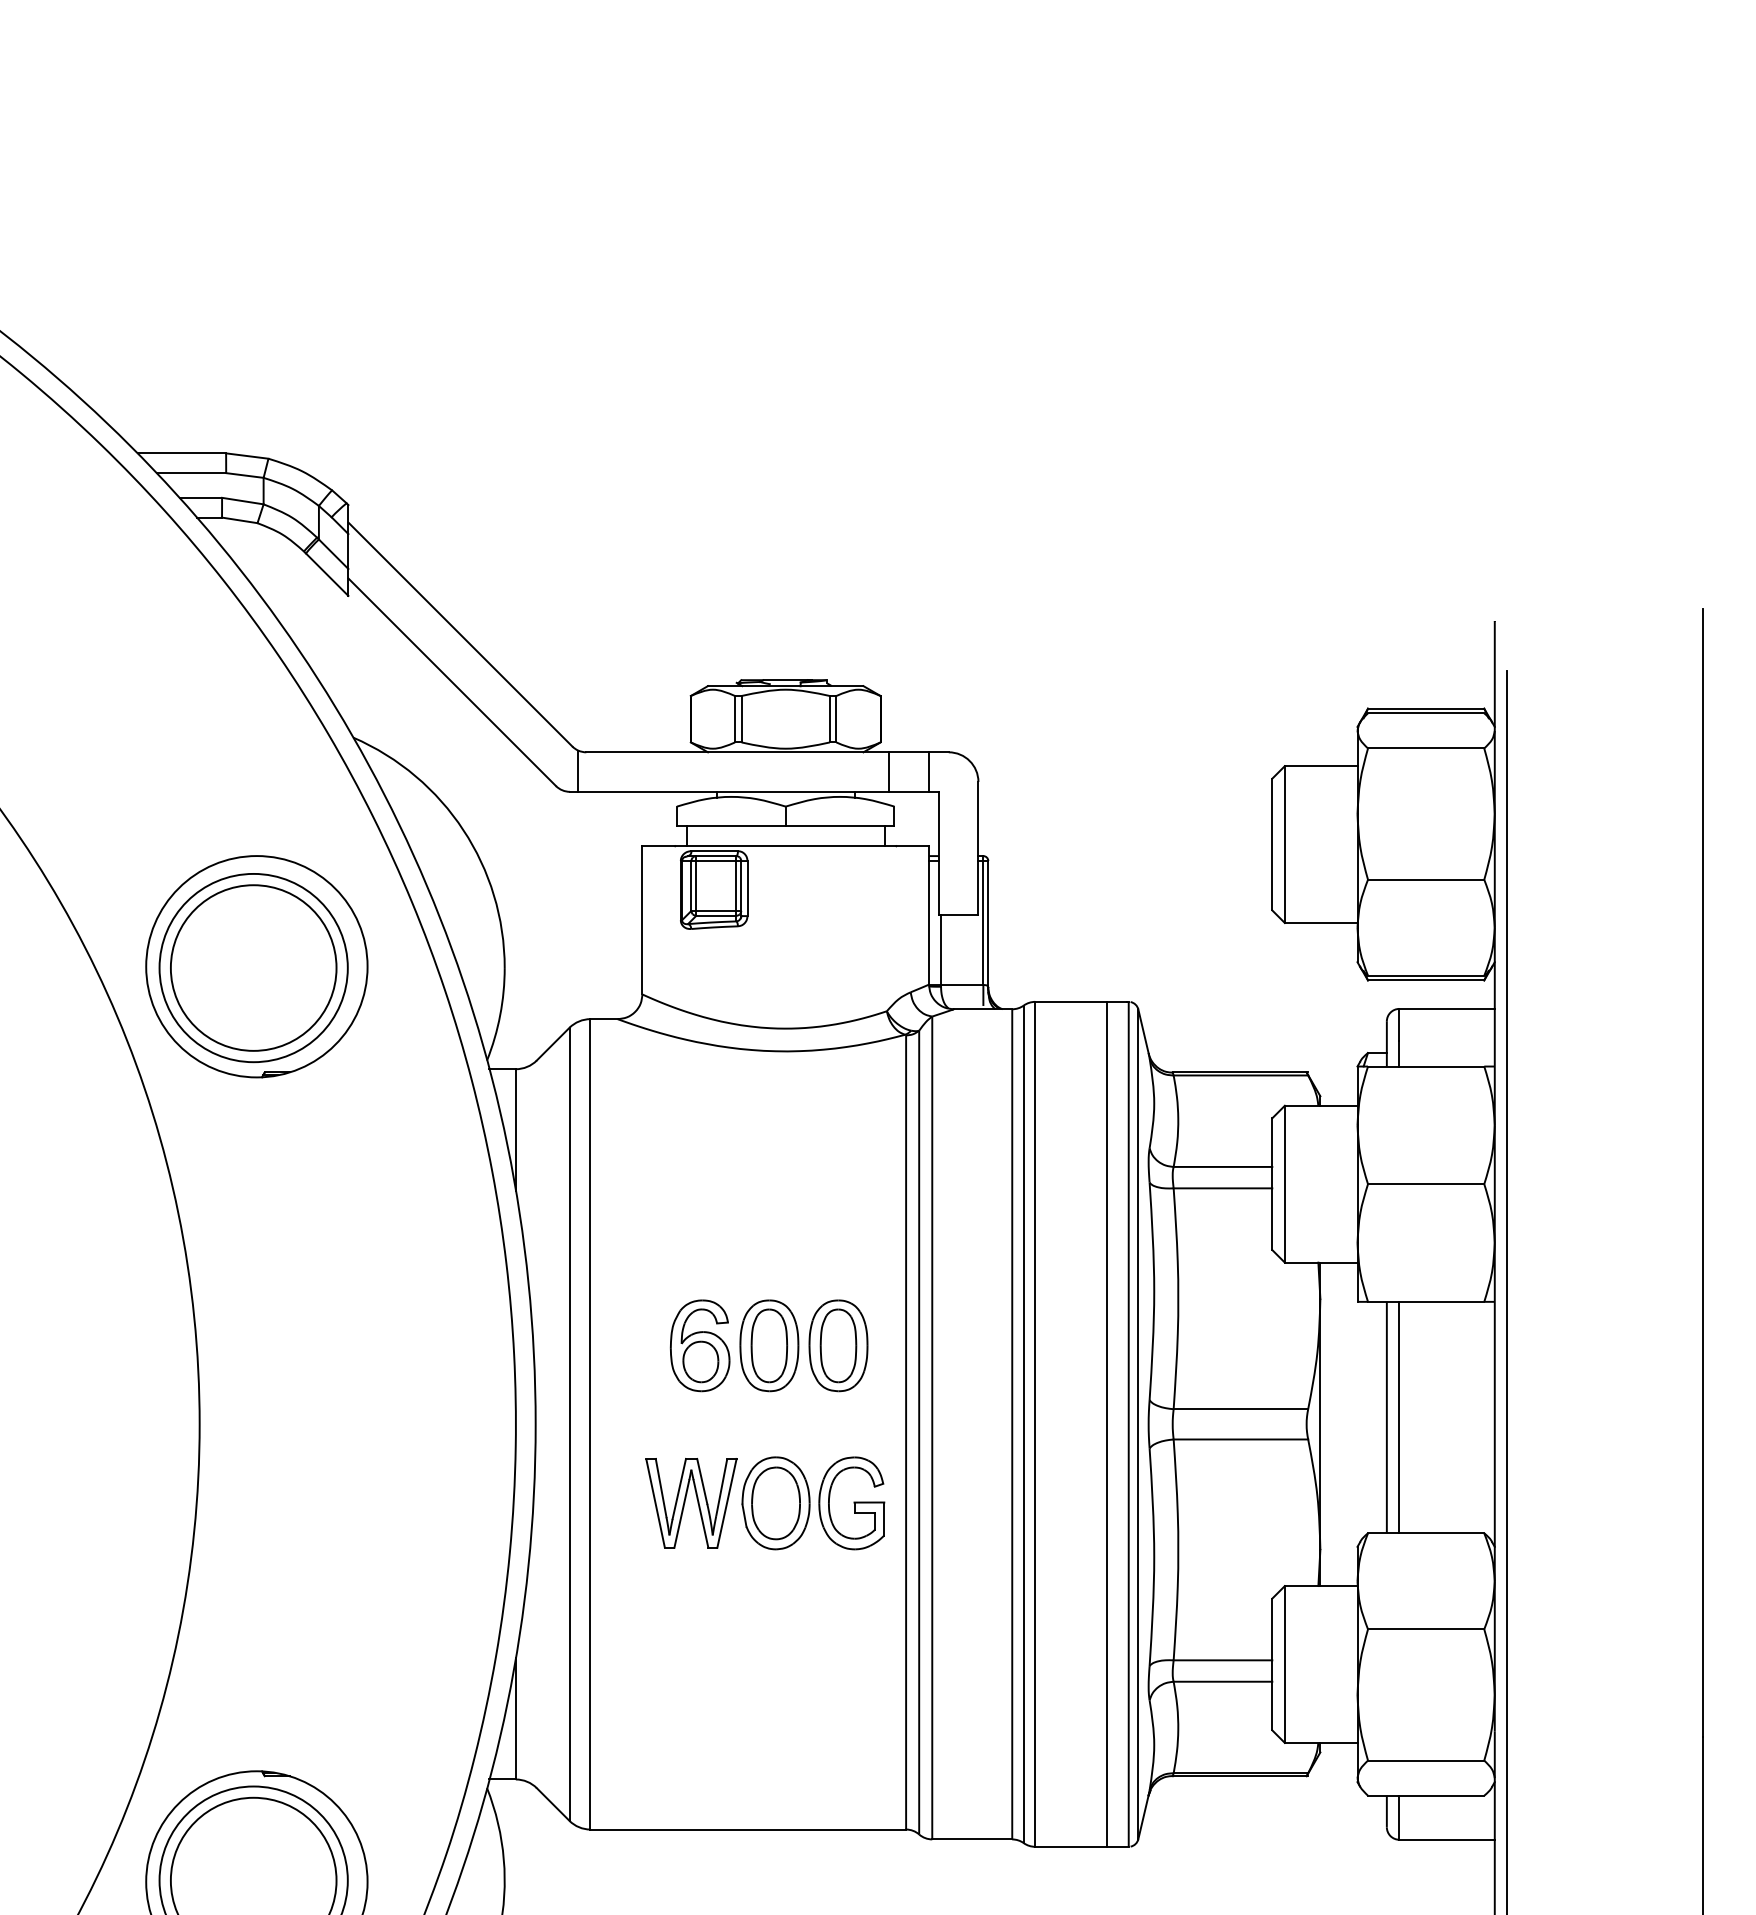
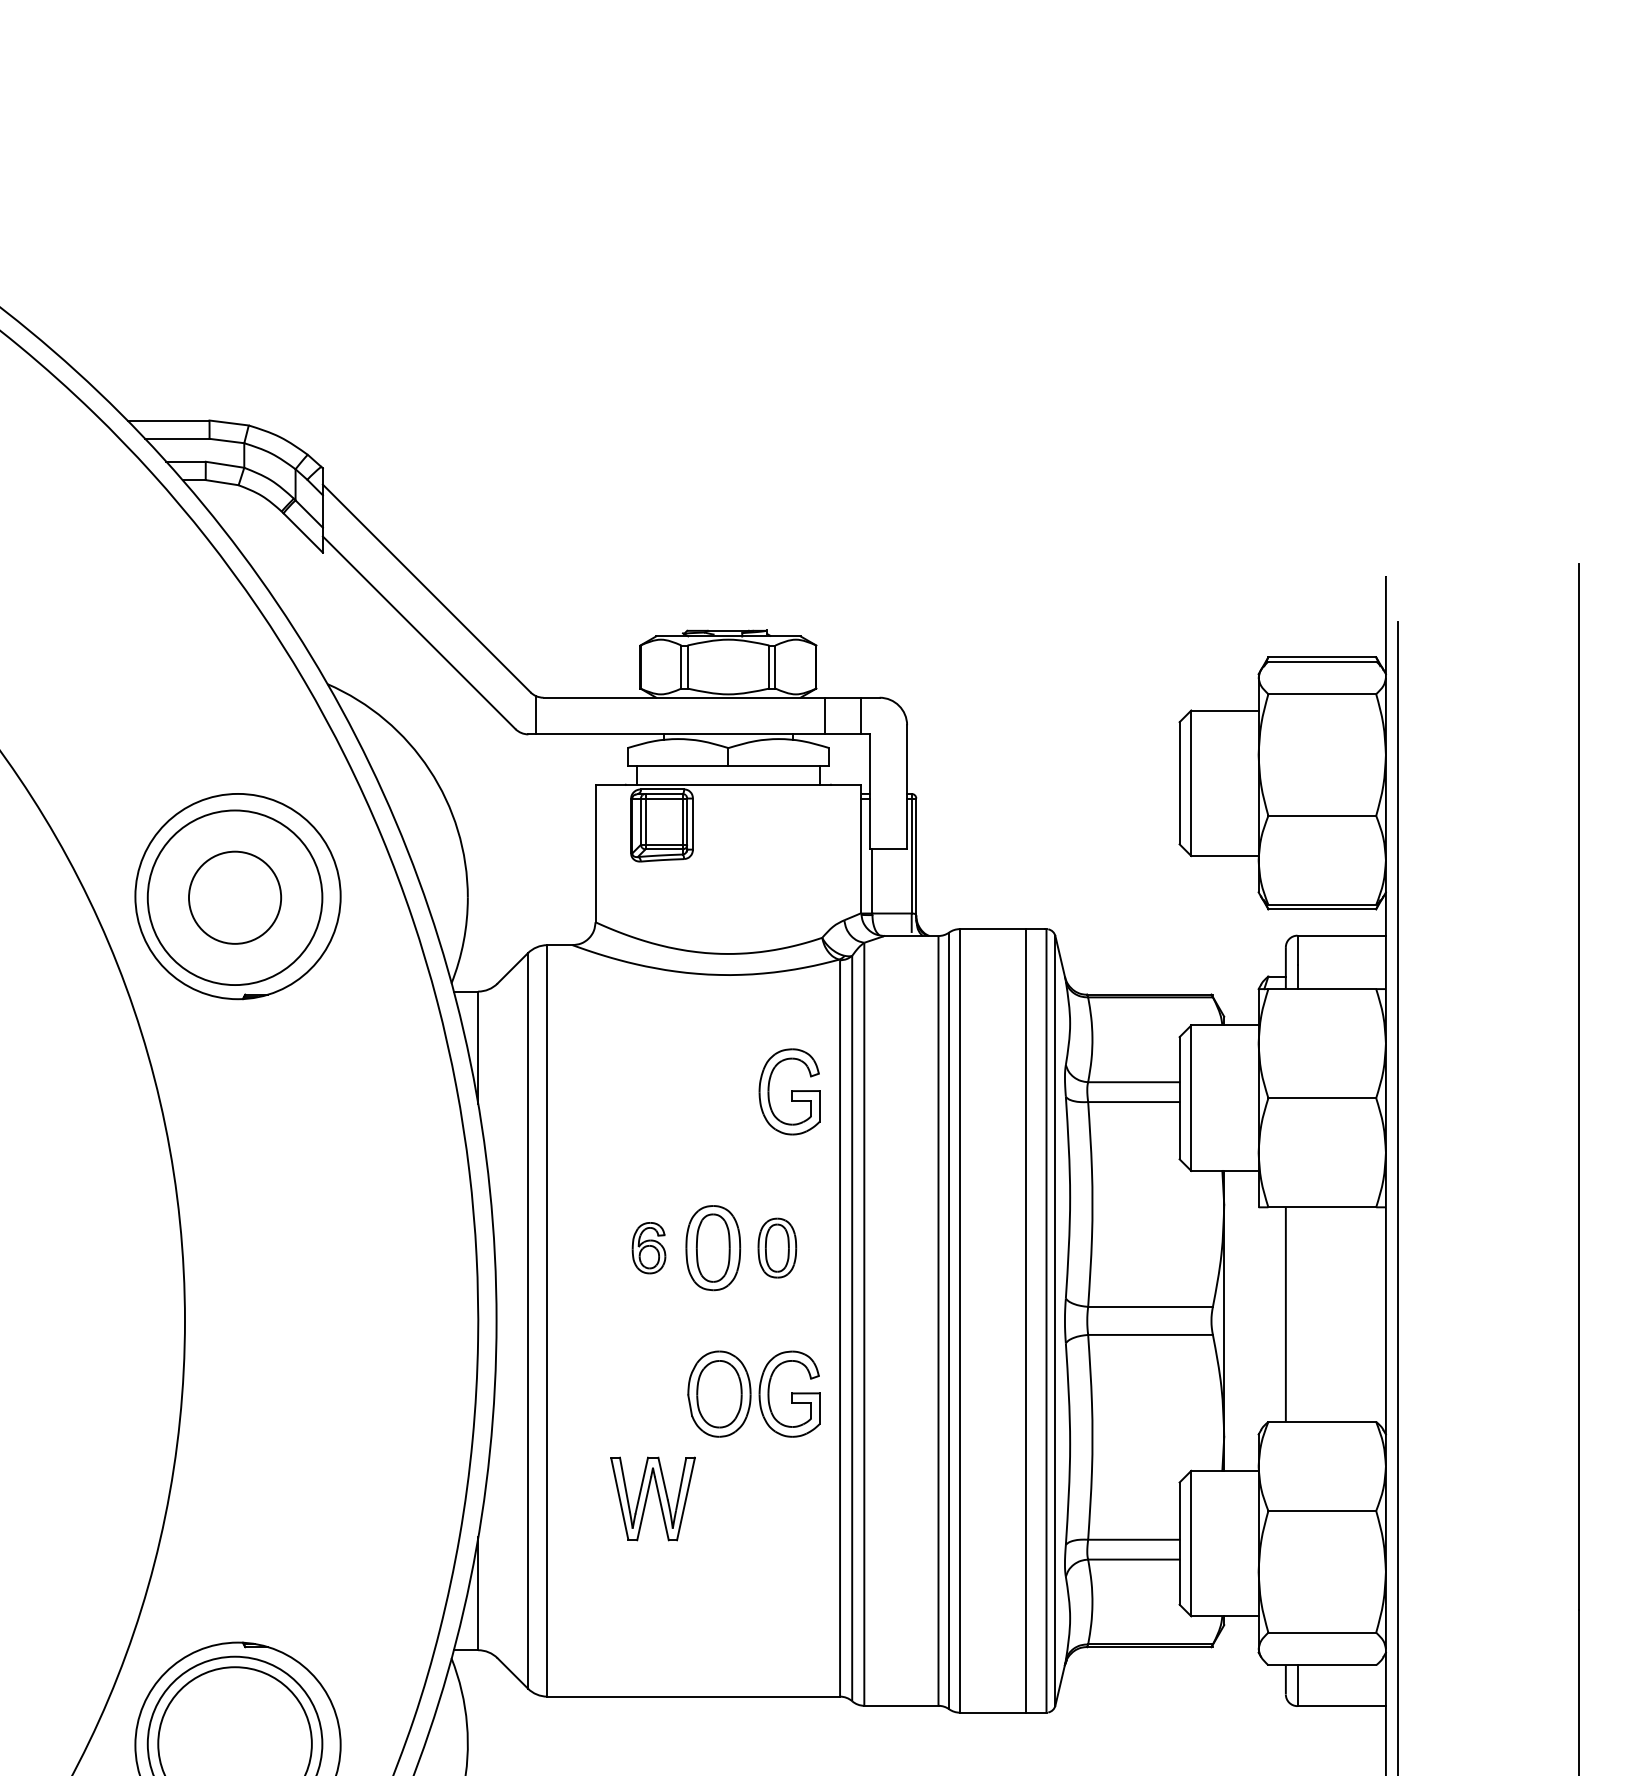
circle: (253, 967) -> (234, 897), size x0.6
part: (851, 1177) -> (789, 1092), added
part: (699, 1345) -> (648, 1247), size x0.6
part: (838, 1345) -> (777, 1247), size x0.7
line: (1399, 1417) -> (1297, 1314), removed
part: (691, 1503) -> (653, 1499), moved

